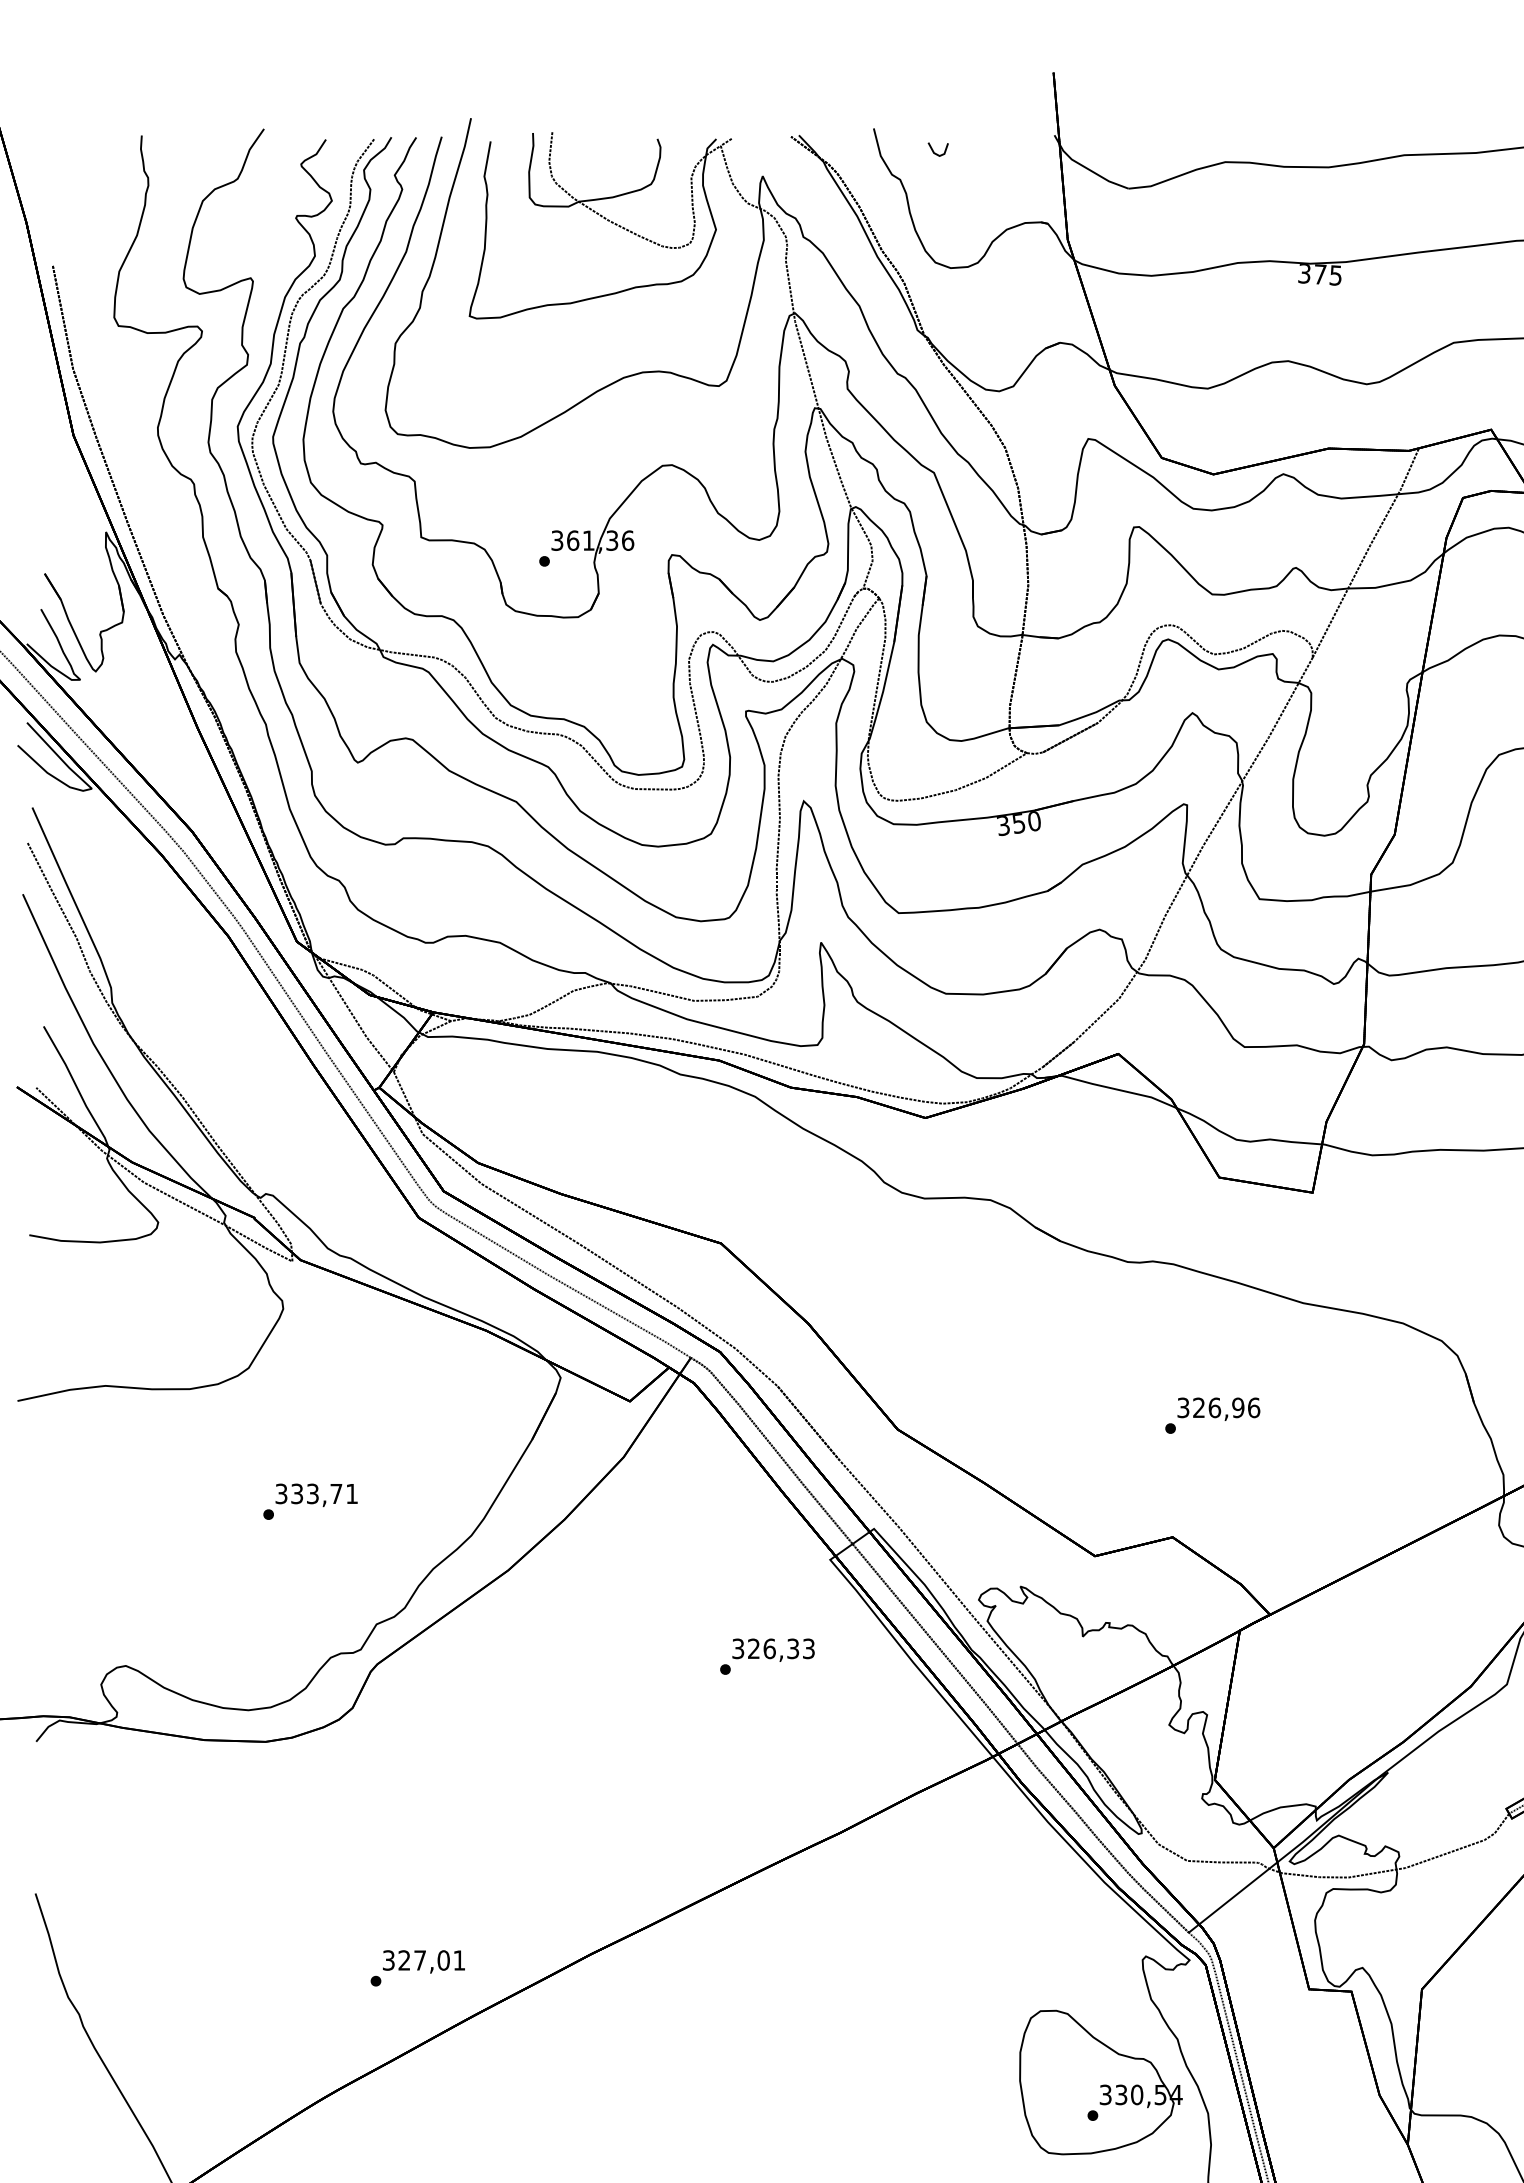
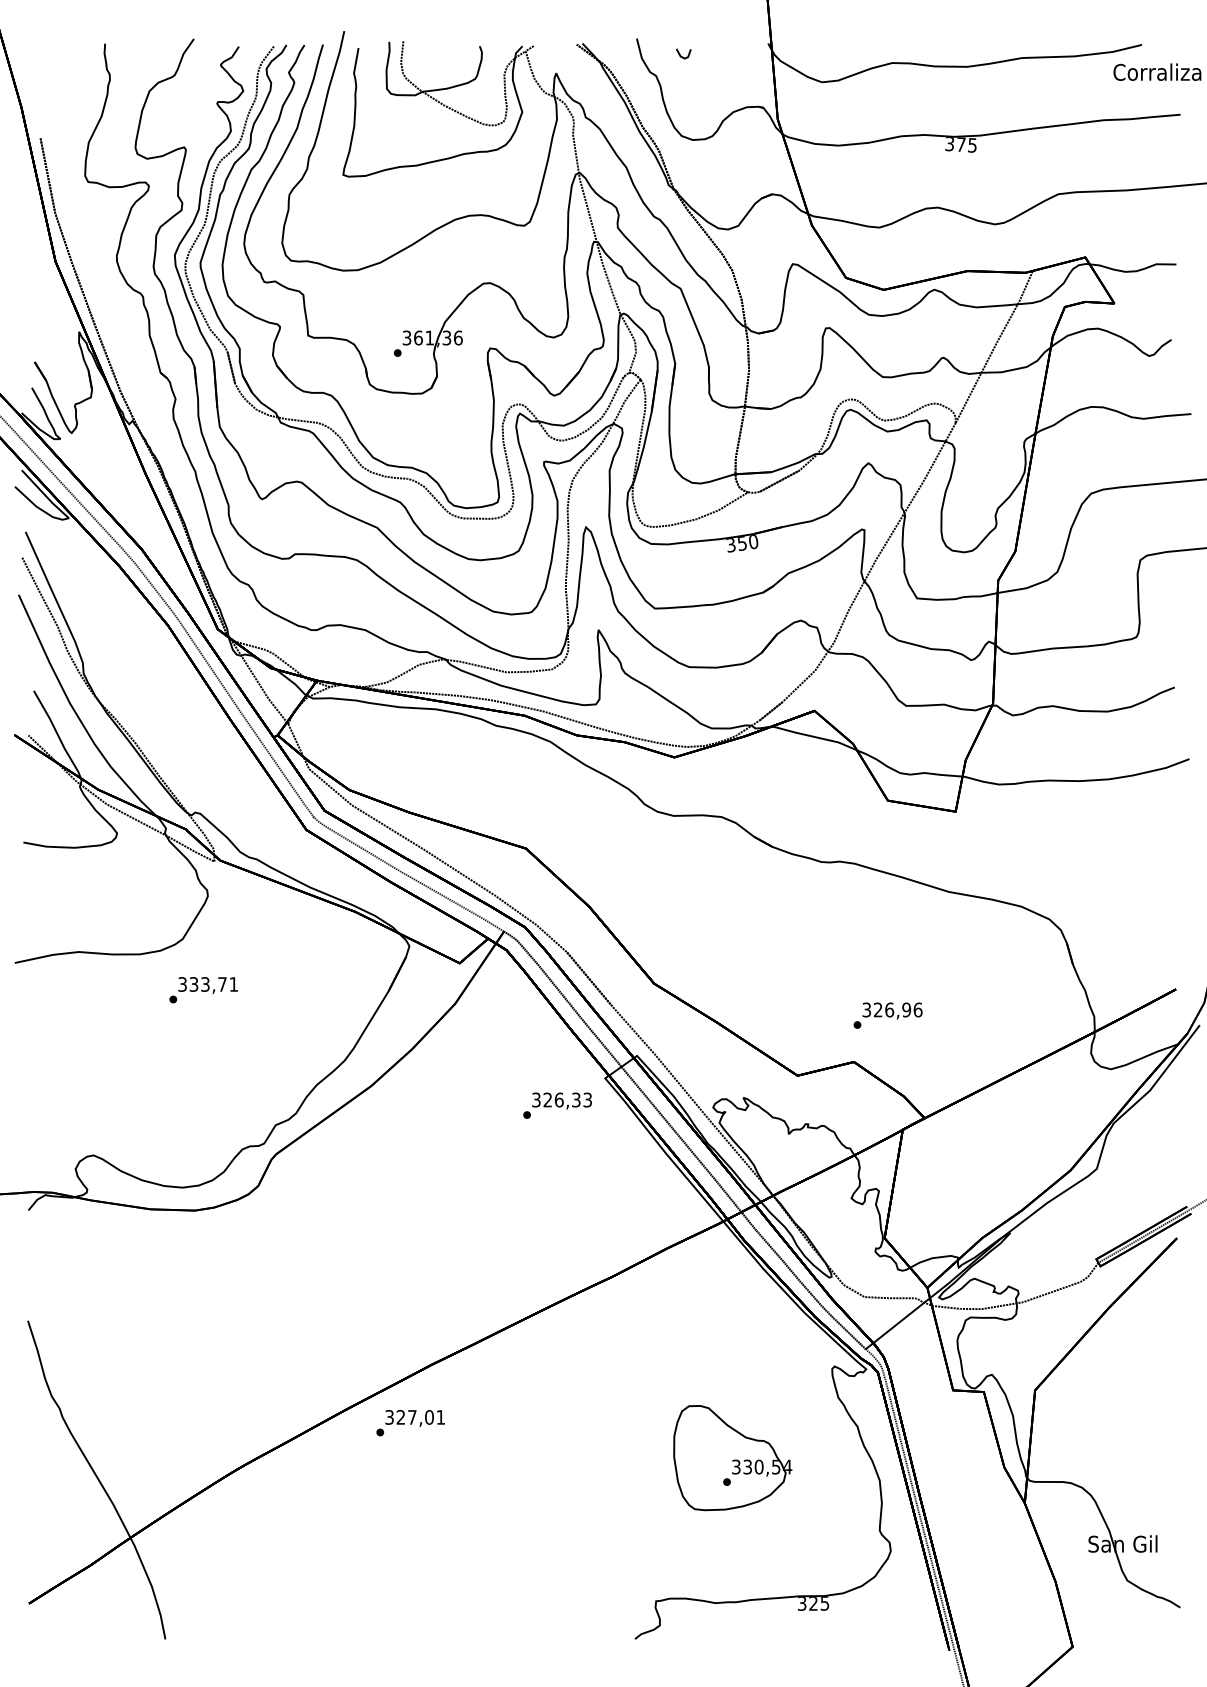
text: (1211, 1415) -> (887, 1015), moved
text: (310, 1502) -> (203, 990), moved
text: (767, 1656) -> (557, 1105), moved
text: (417, 1968) -> (410, 1423), moved
part: (1100, 2083) -> (732, 1458), moved

